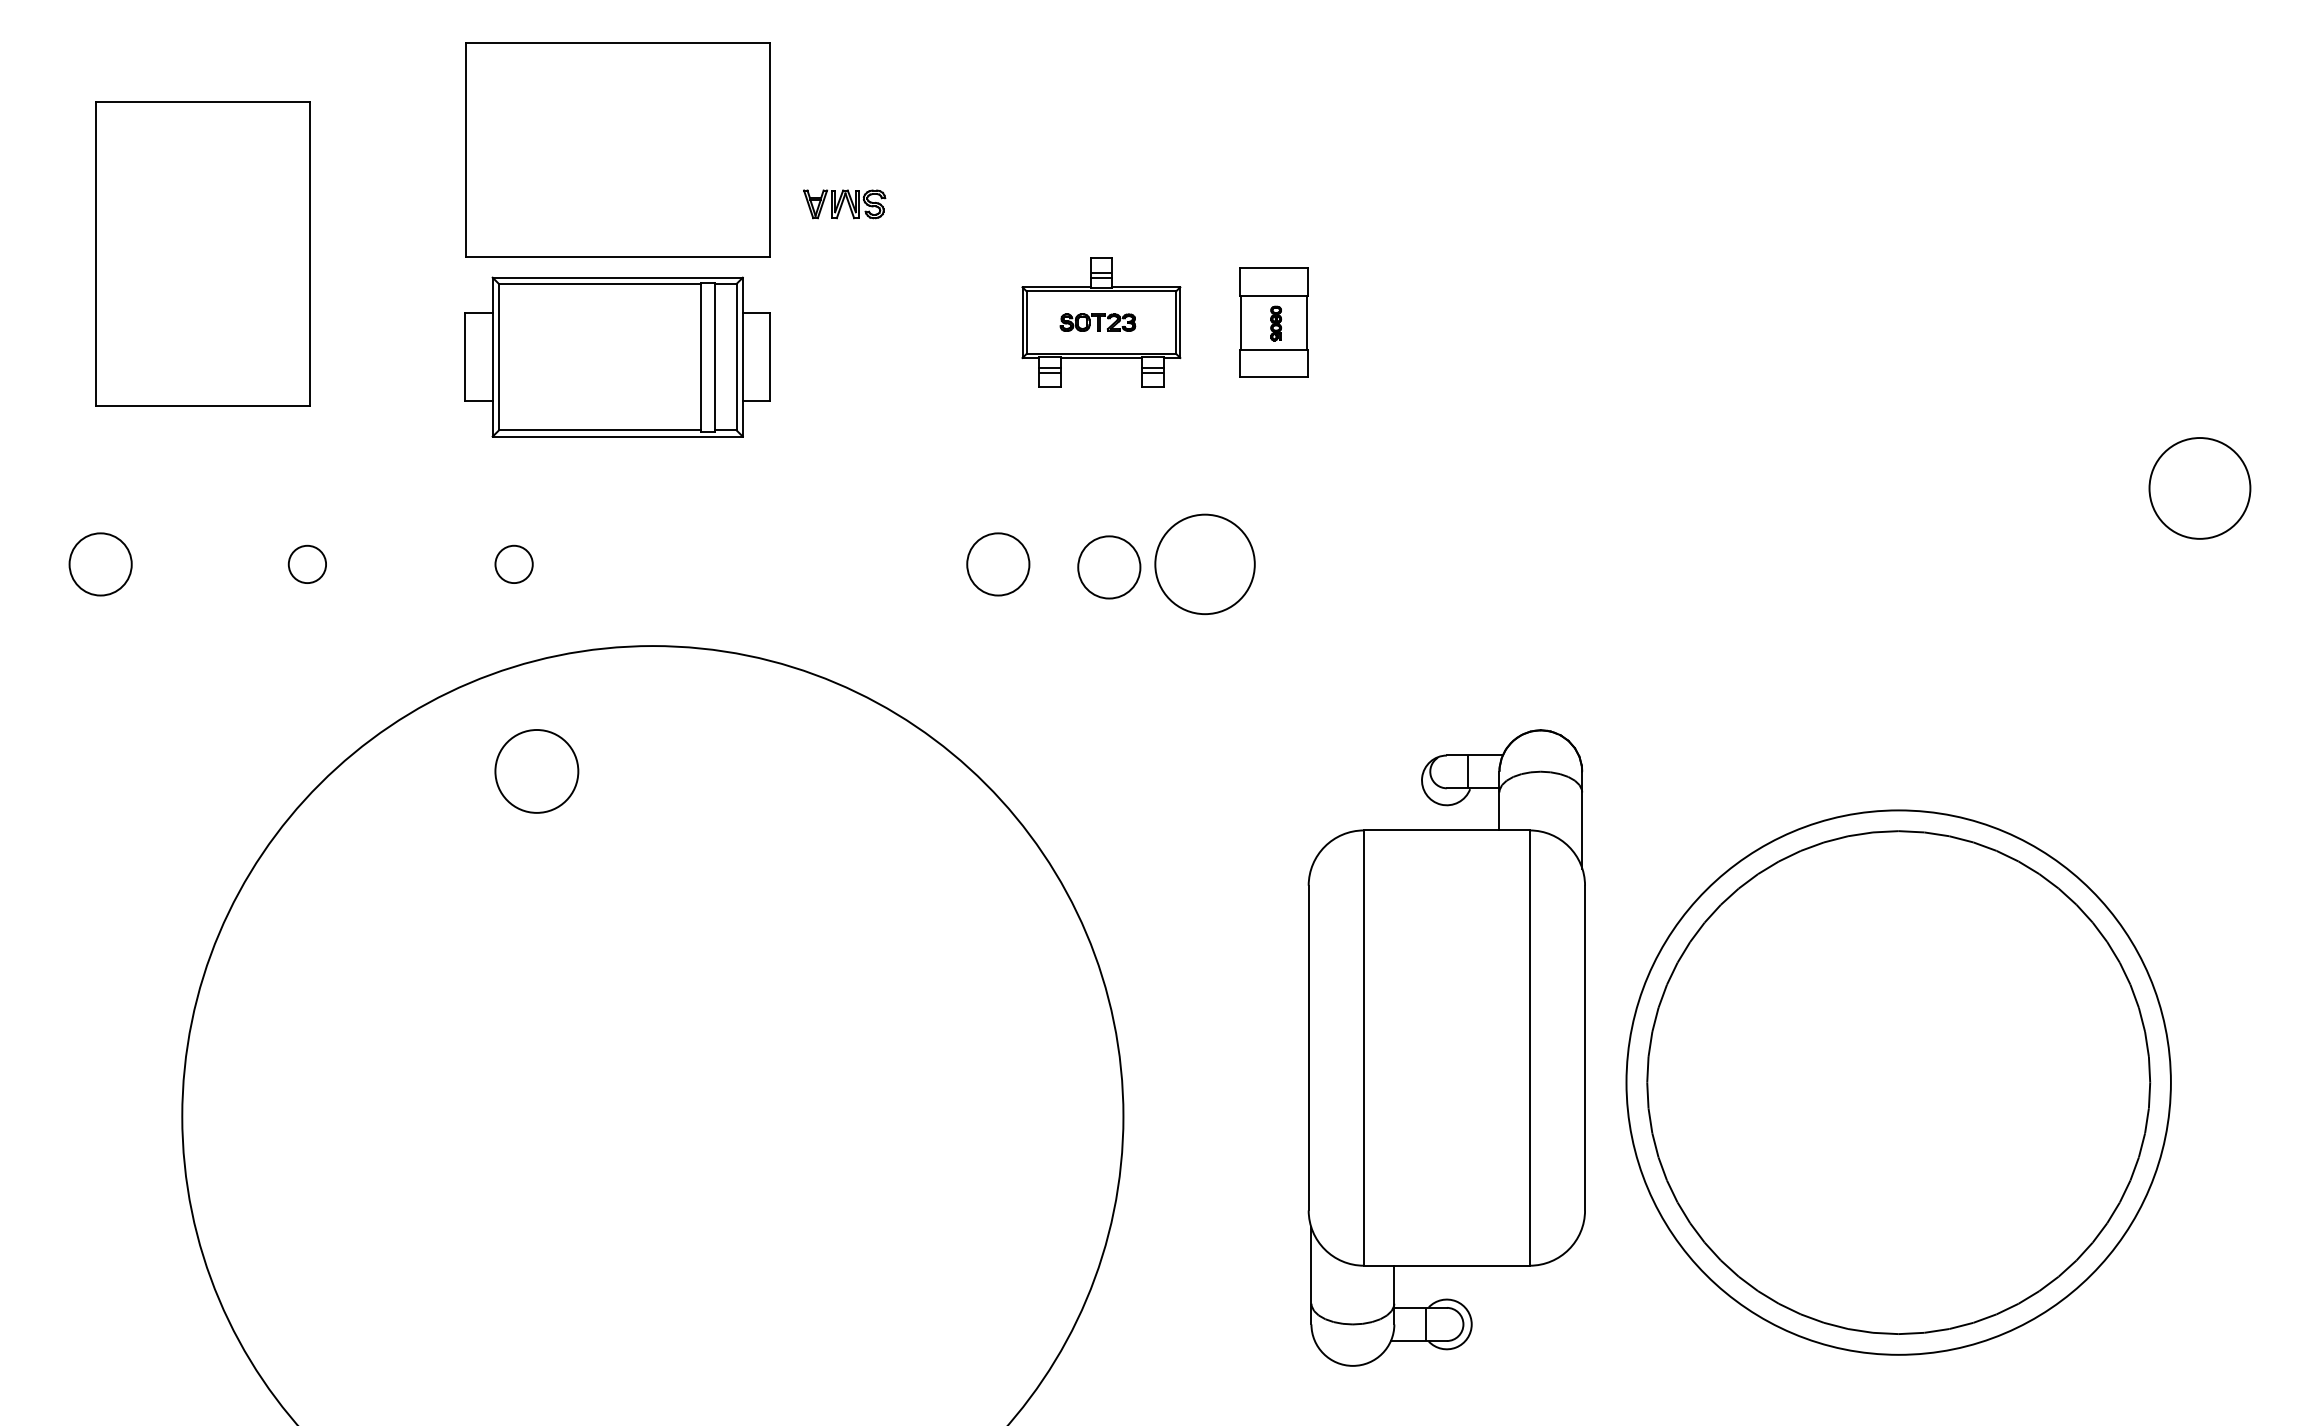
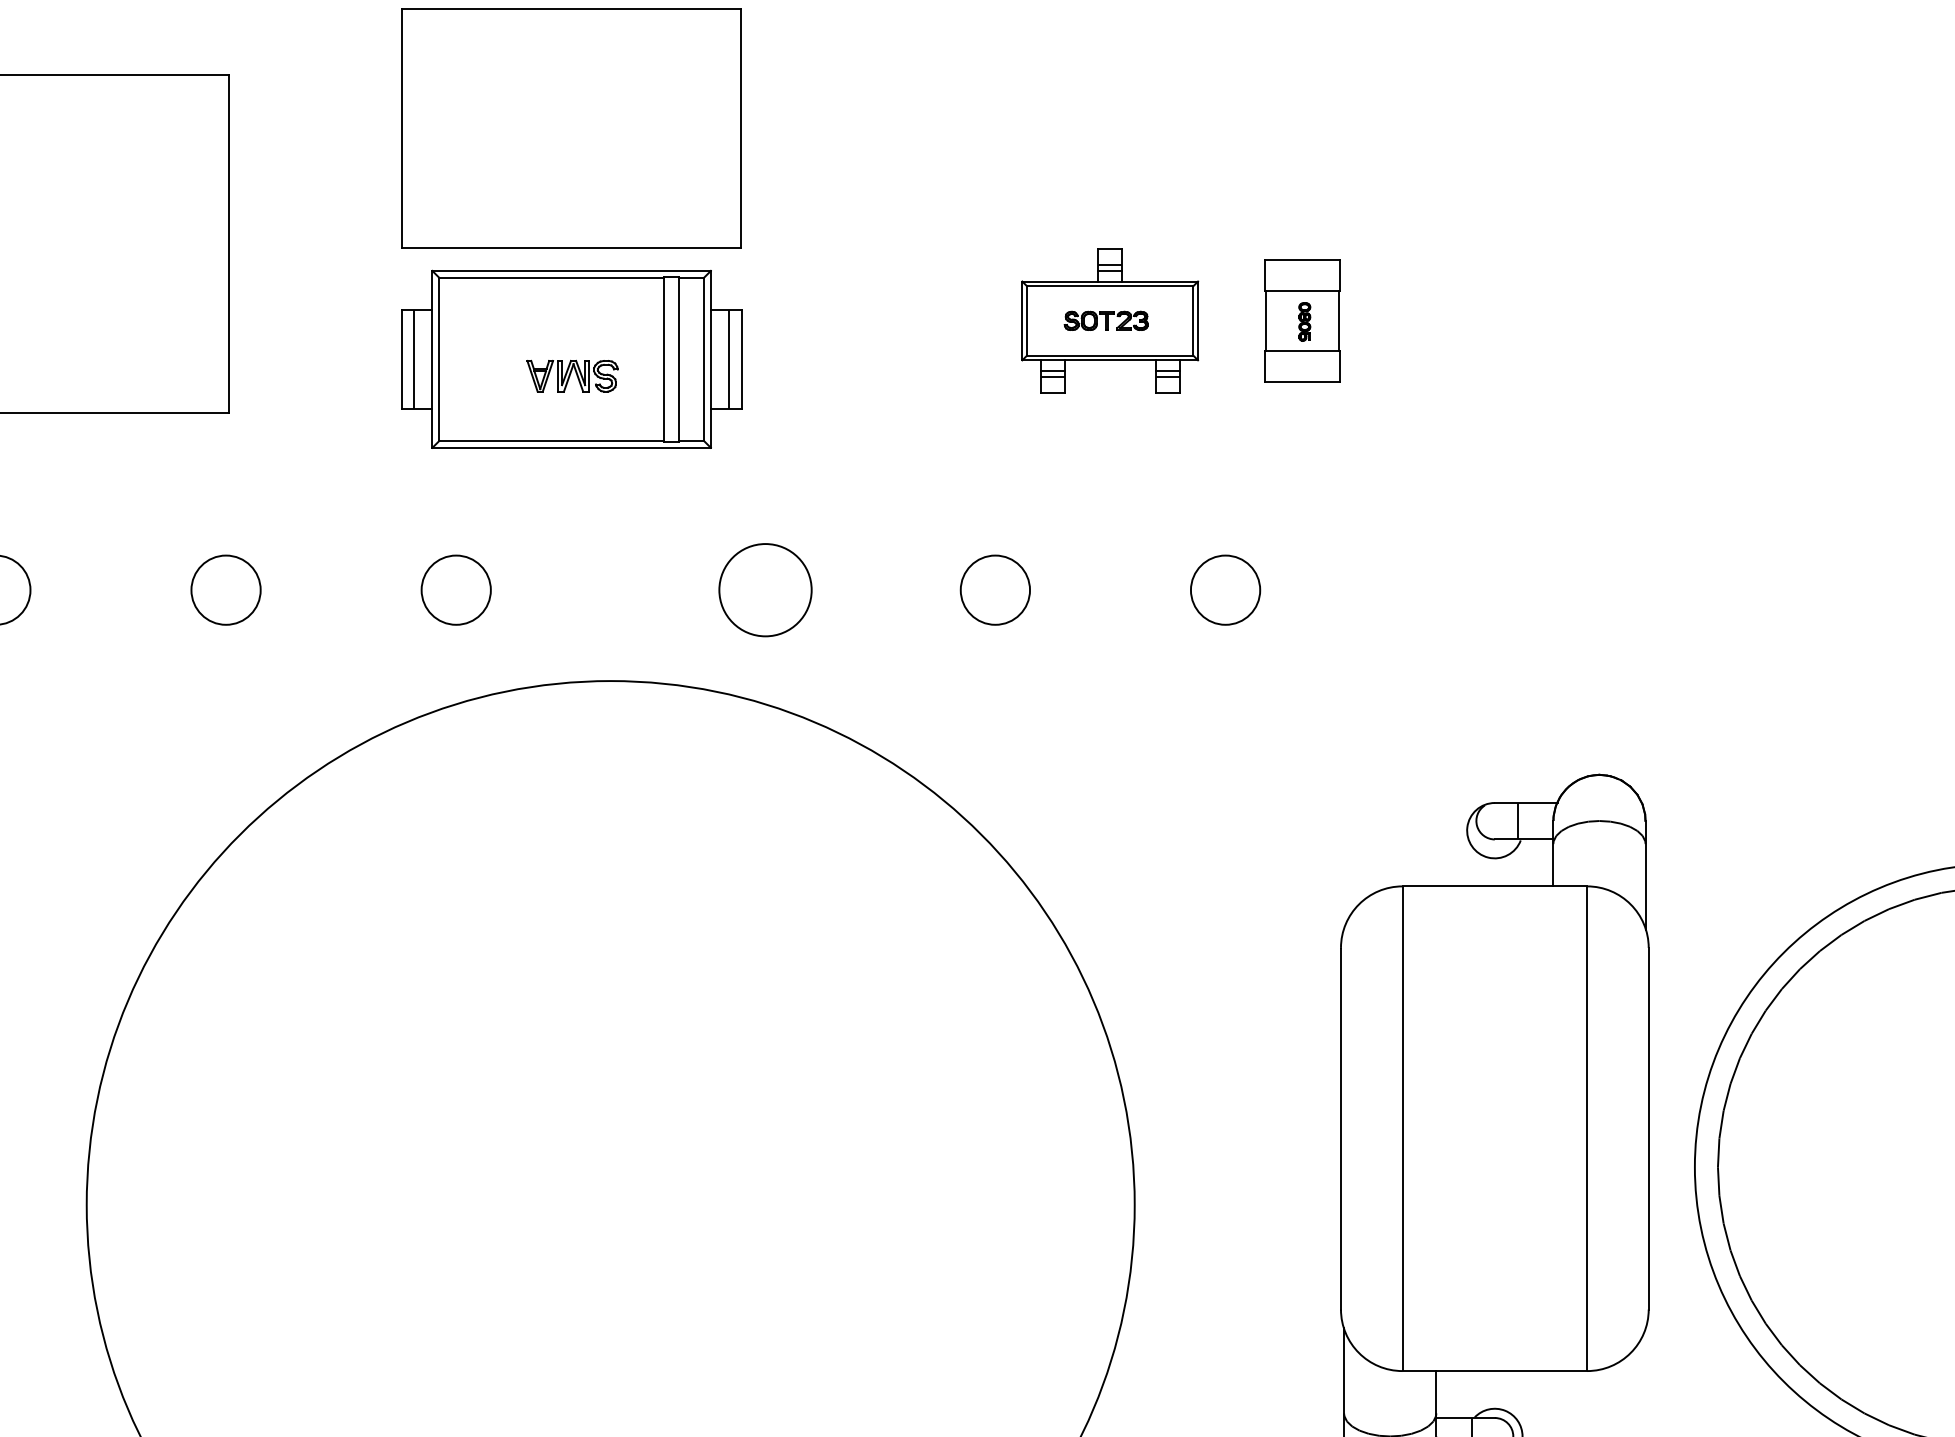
part: (844, 204) -> (572, 376), moved
line: (476, 356) -> (414, 358), added
line: (759, 356) -> (729, 358), added
circle: (307, 564) -> (226, 590), size x1.67
circle: (514, 564) -> (456, 590), size x1.67
circle: (1204, 564) -> (1224, 590), size x0.62
circle: (1109, 567) -> (1119, 593), removed
circle: (536, 771) -> (765, 590), moved

